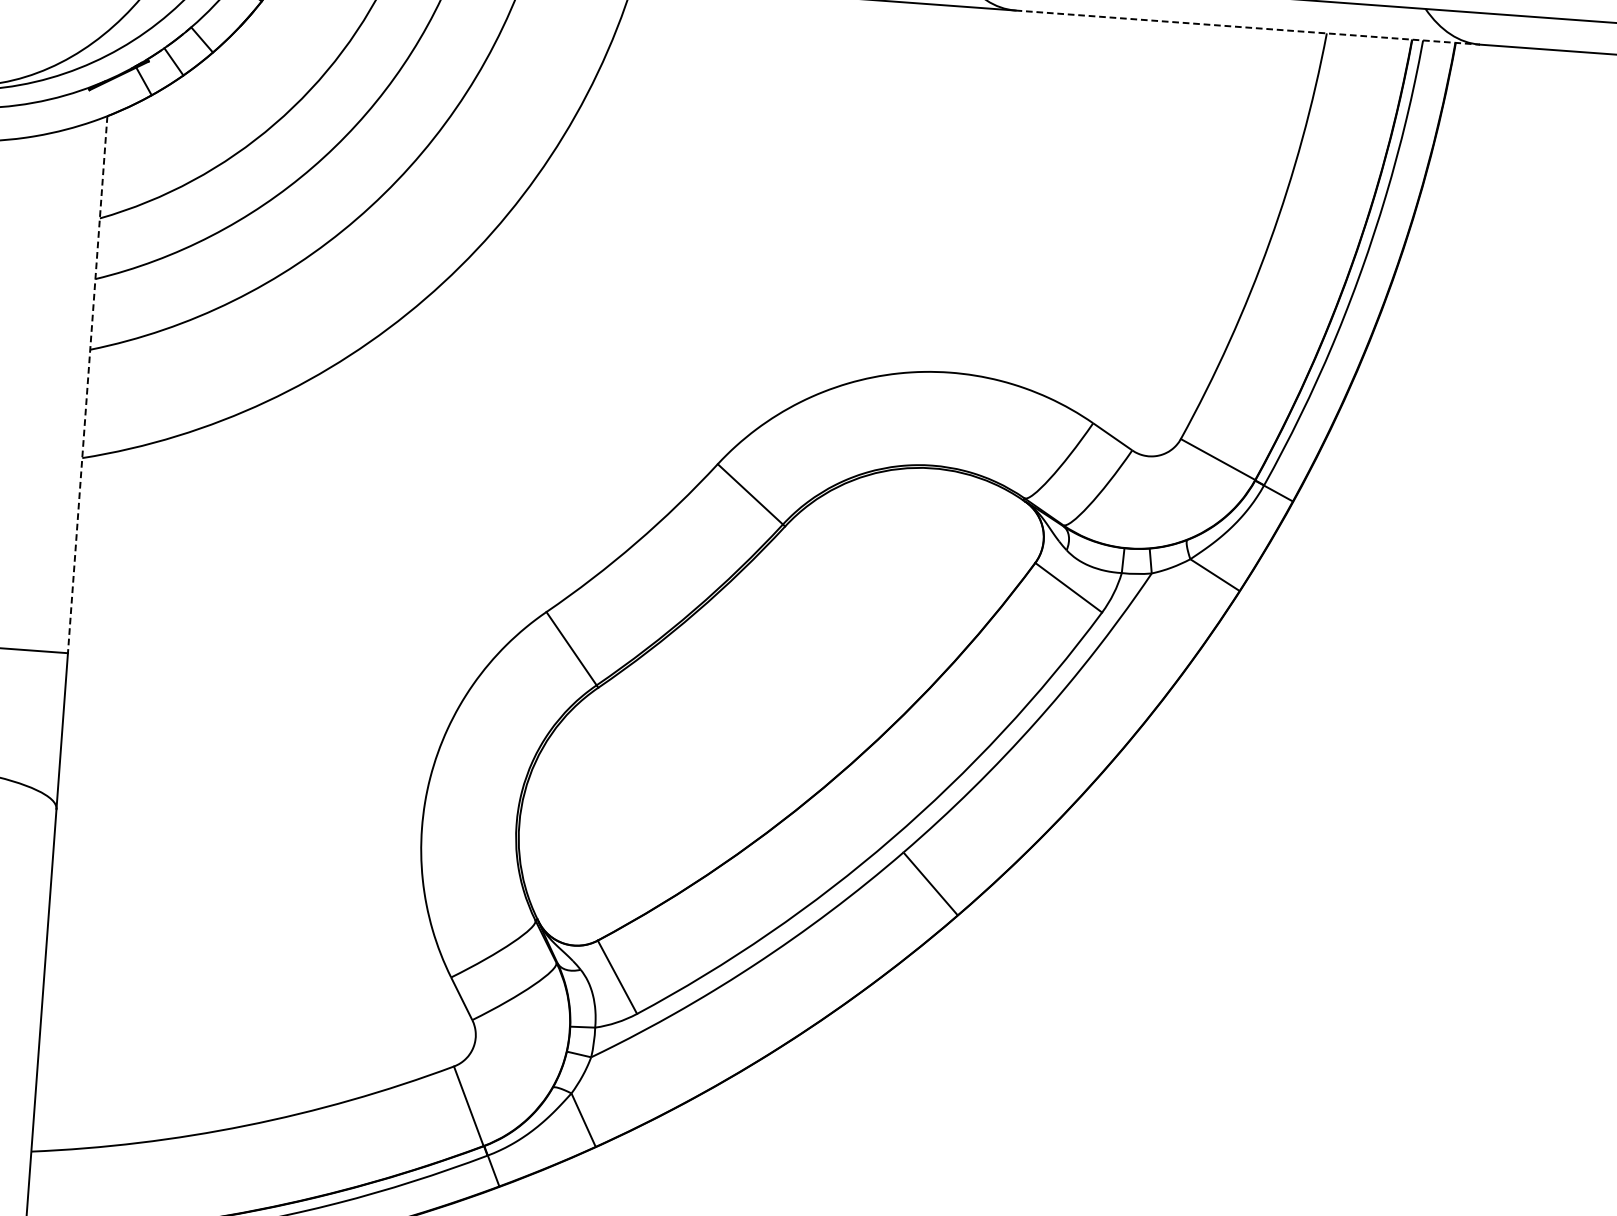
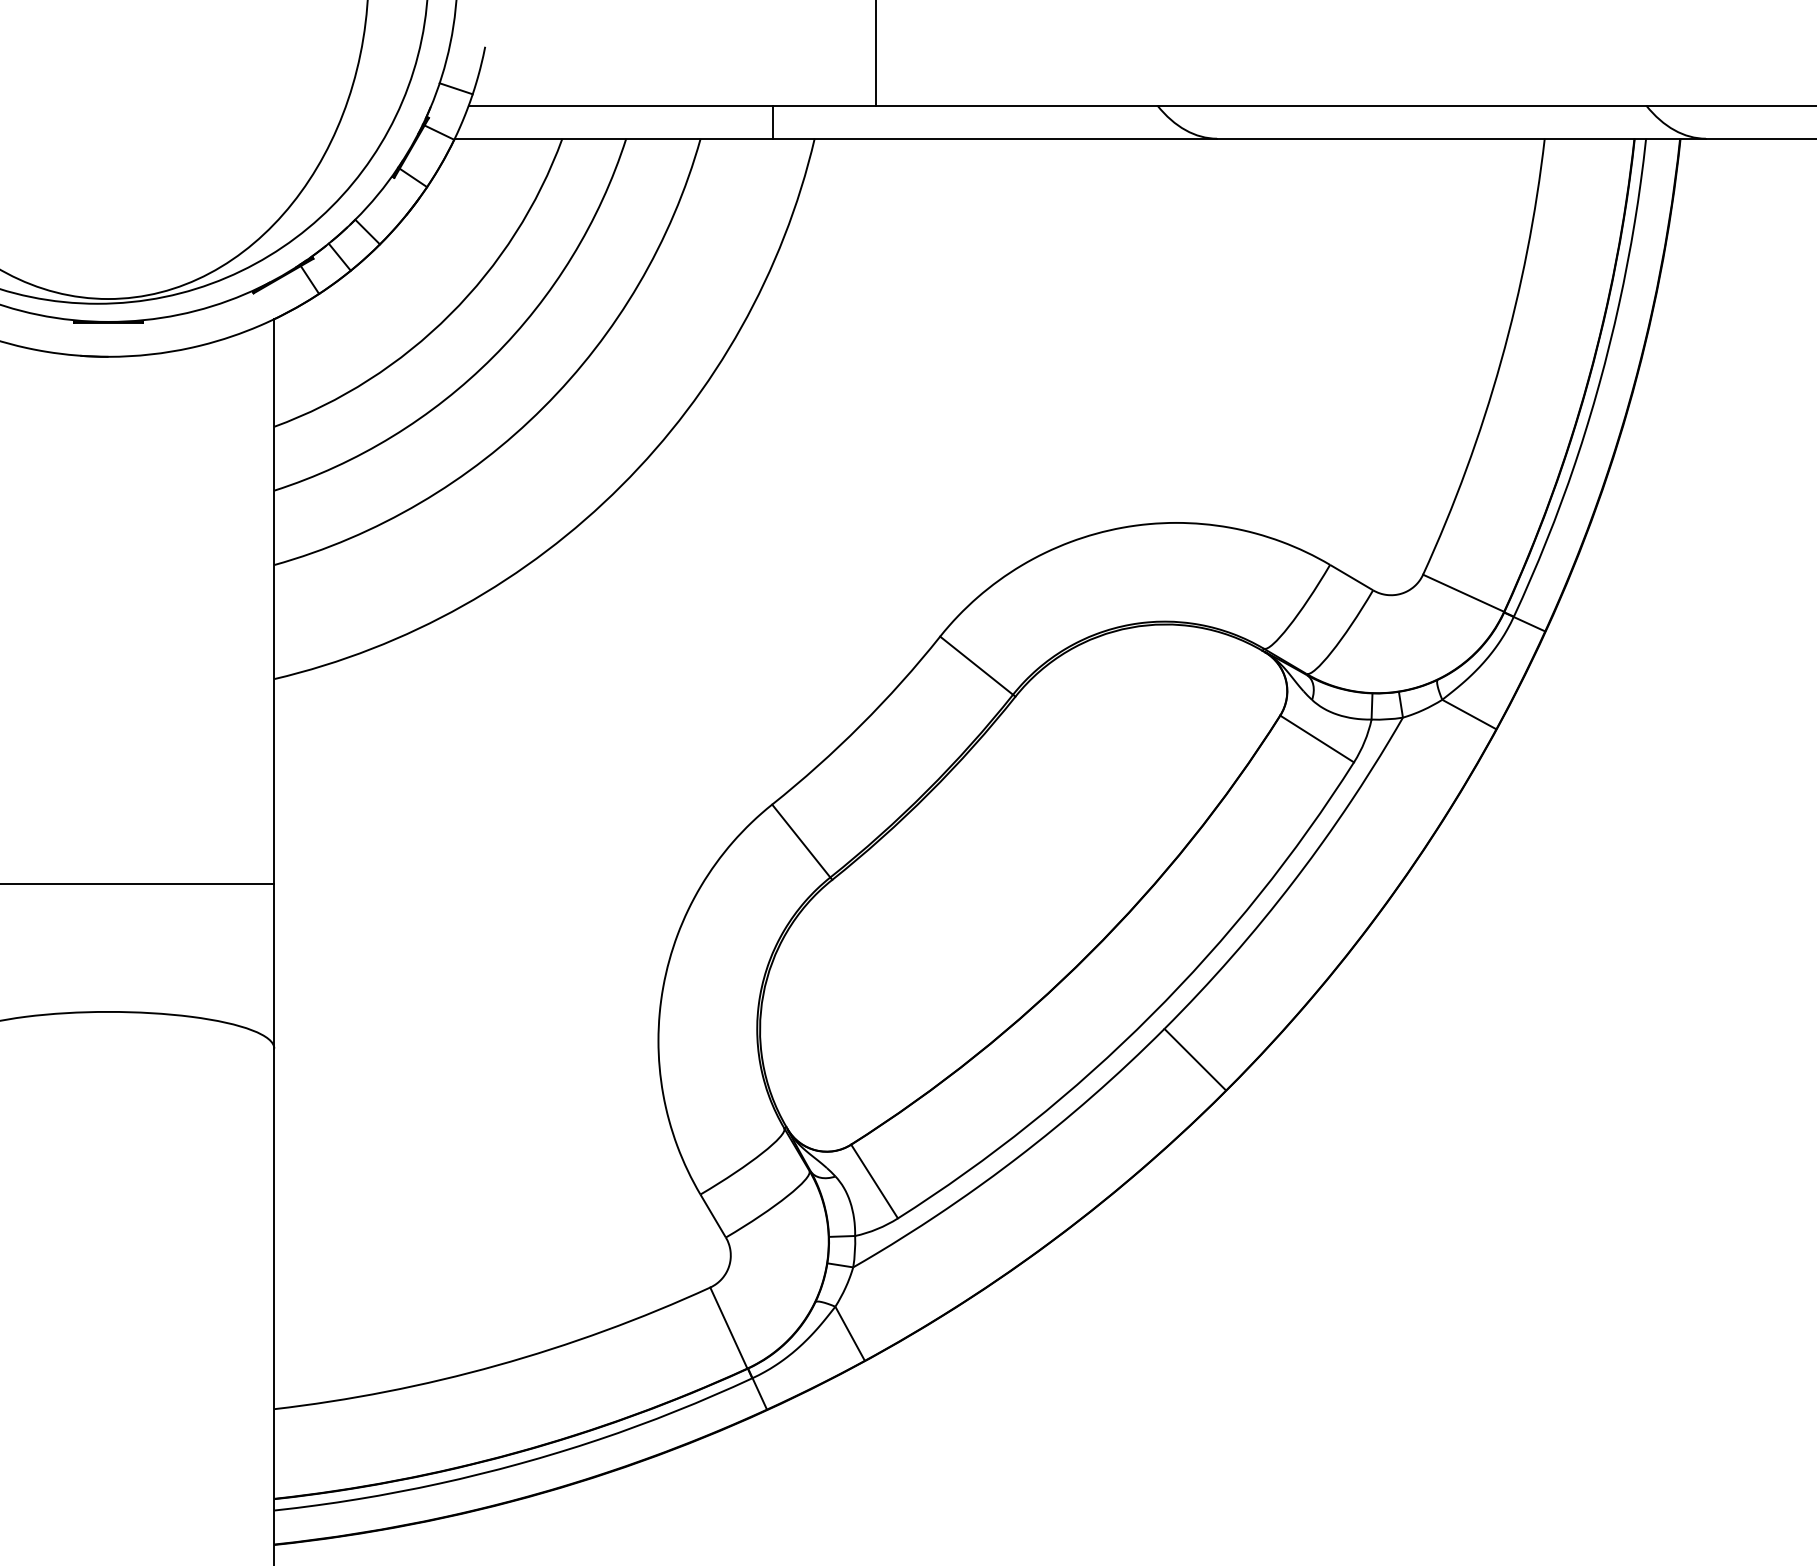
line: (1247, 27) -> (1461, 138), dashed -> solid
line: (87, 384) -> (274, 601), dashed -> solid

